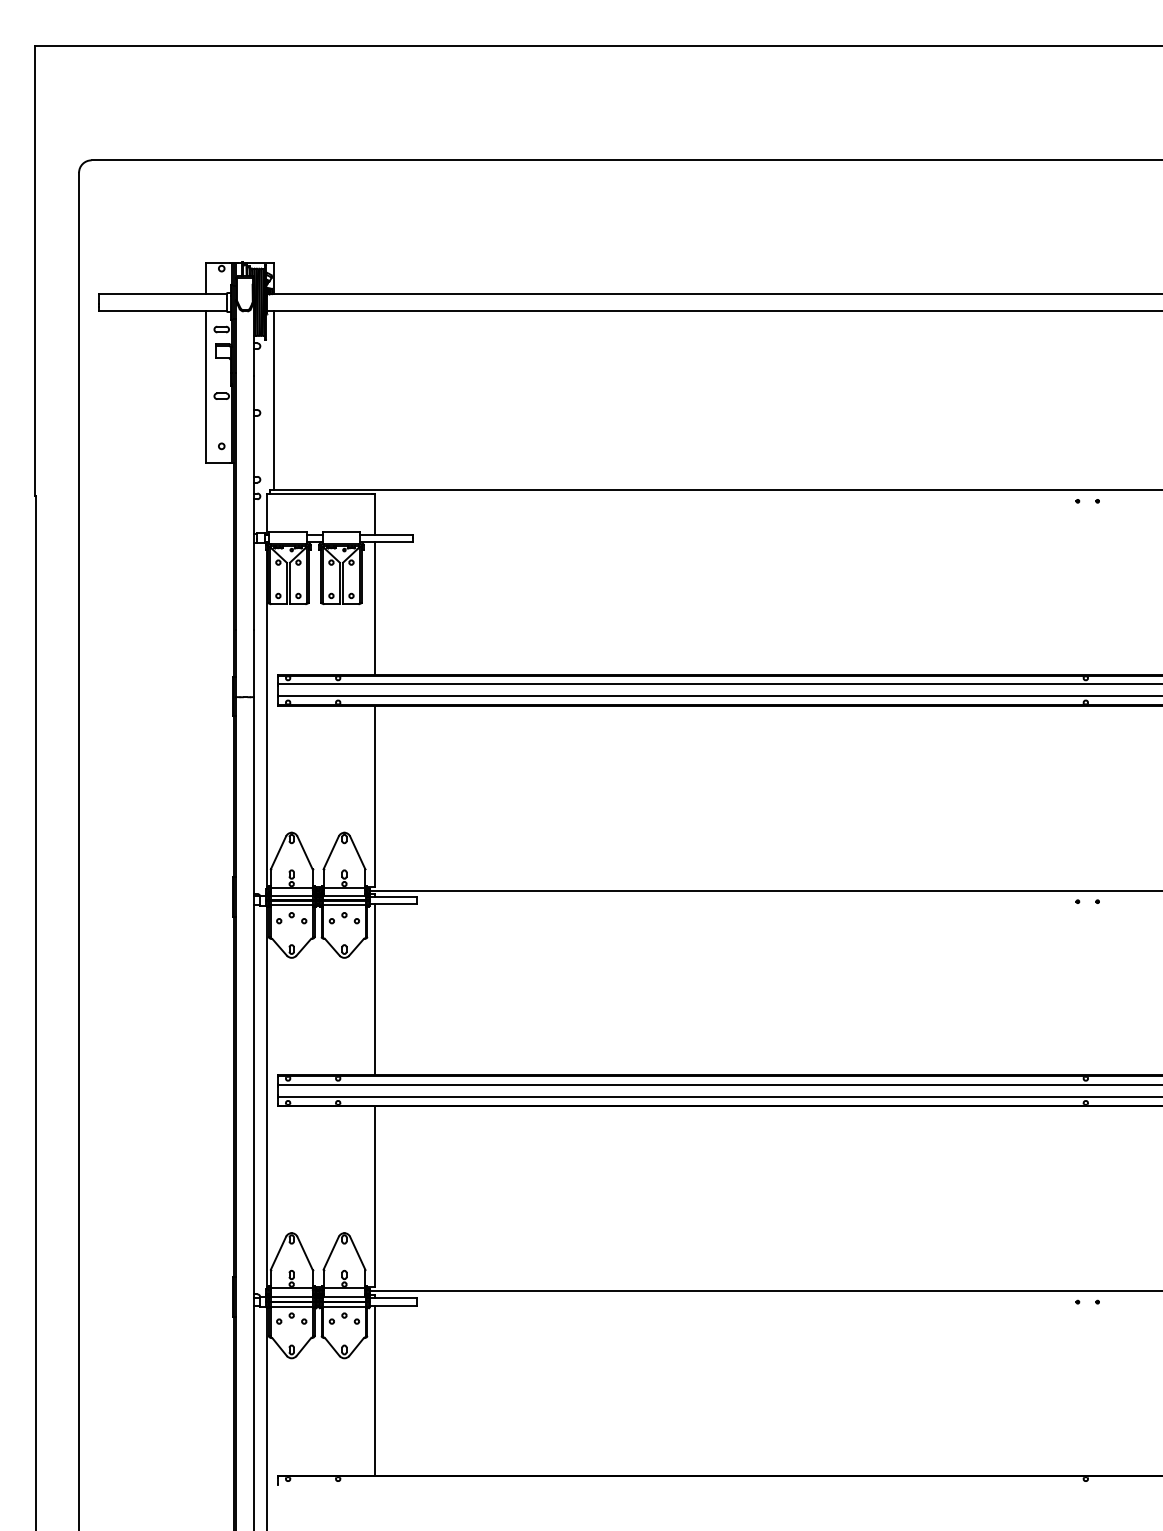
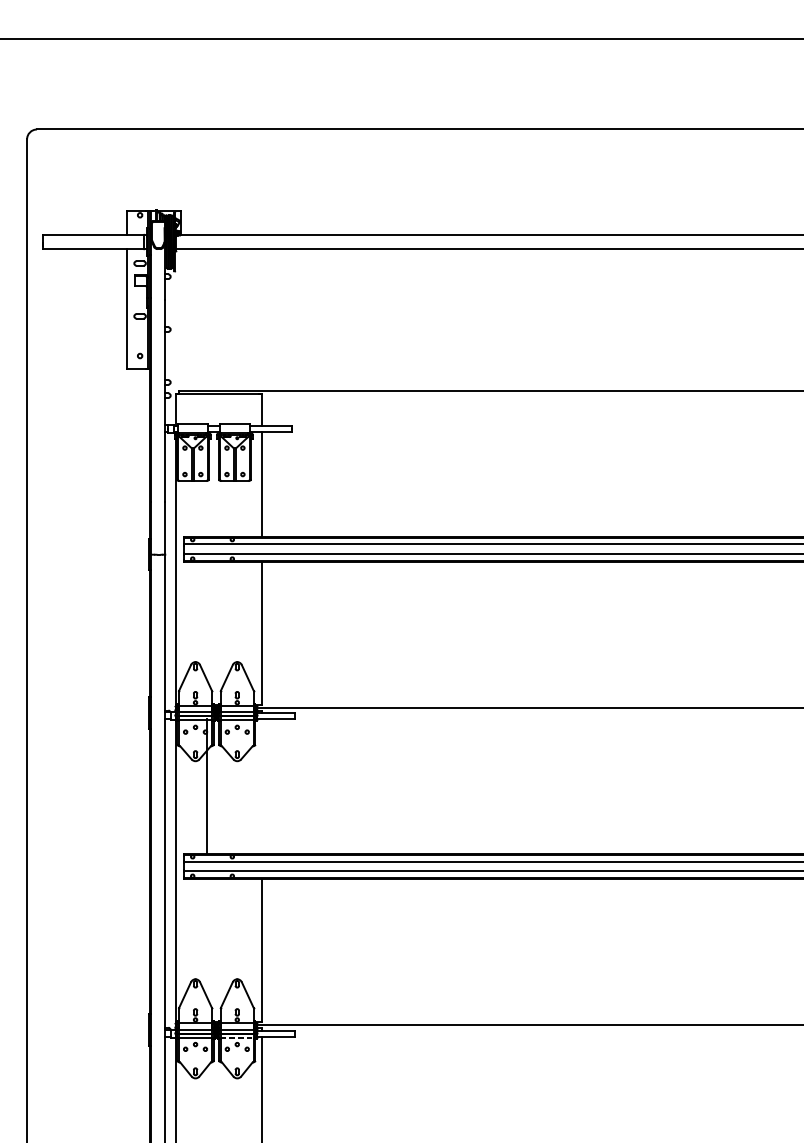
line: (273, 400) -> (181, 319), removed
line: (375, 989) -> (207, 786), moved
line: (344, 1306) -> (237, 1037), solid -> dashed

